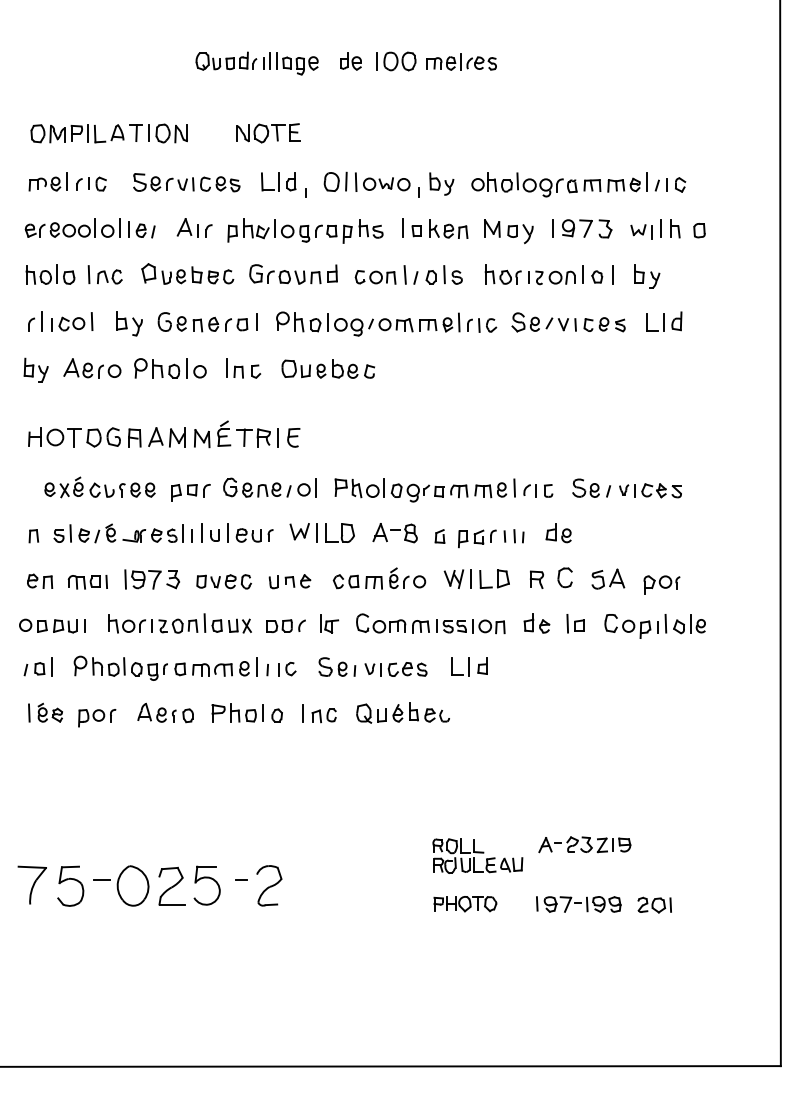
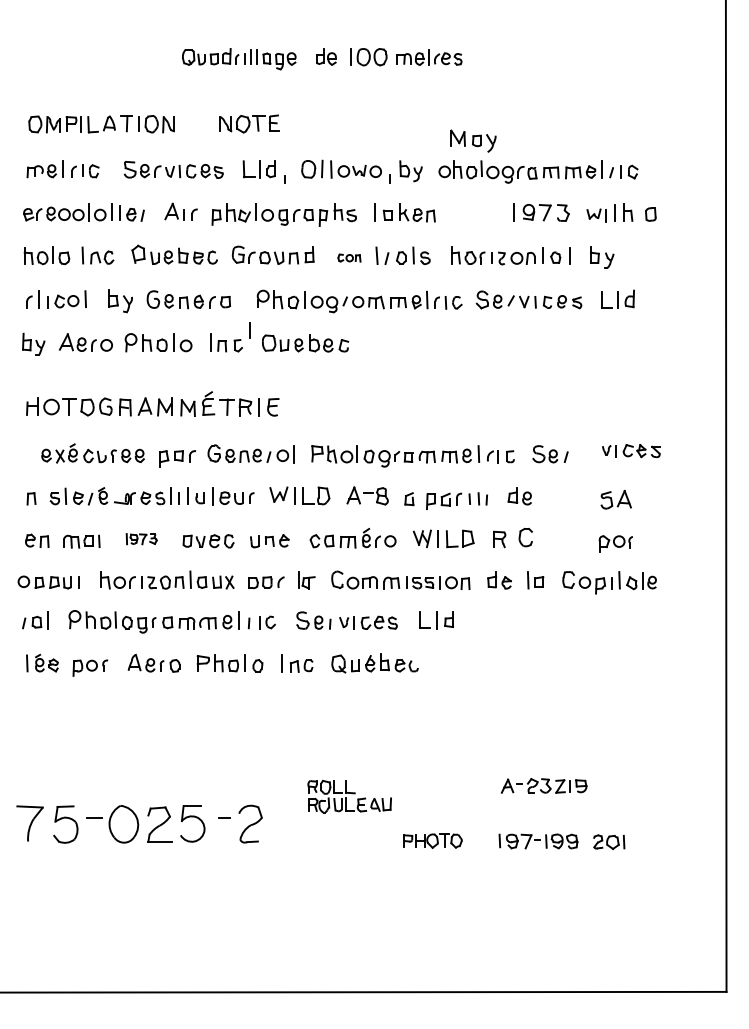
part: (508, 231) -> (473, 140), moved
part: (375, 277) -> (349, 258), size x0.6
line: (256, 321) -> (249, 330), moved
part: (650, 490) -> (631, 450), moved
part: (608, 578) -> (616, 499), moved
part: (152, 579) -> (141, 539), size x0.6
part: (477, 855) -> (349, 795), moved

